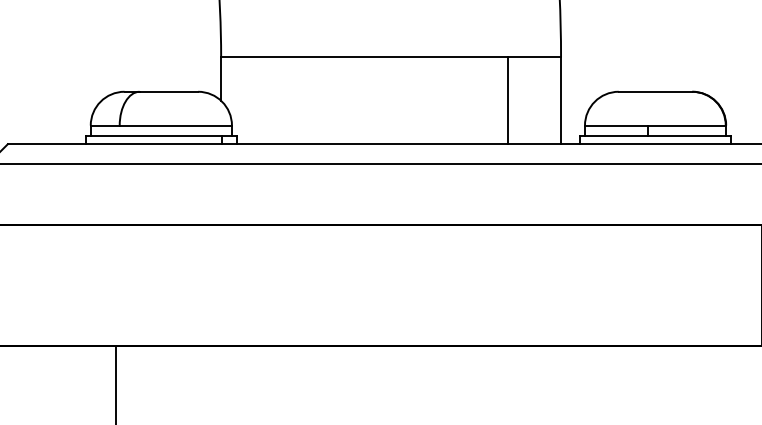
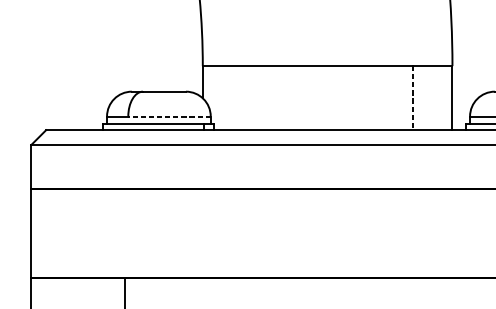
line: (507, 100) -> (413, 98), solid -> dashed
line: (175, 125) -> (169, 116), solid -> dashed

